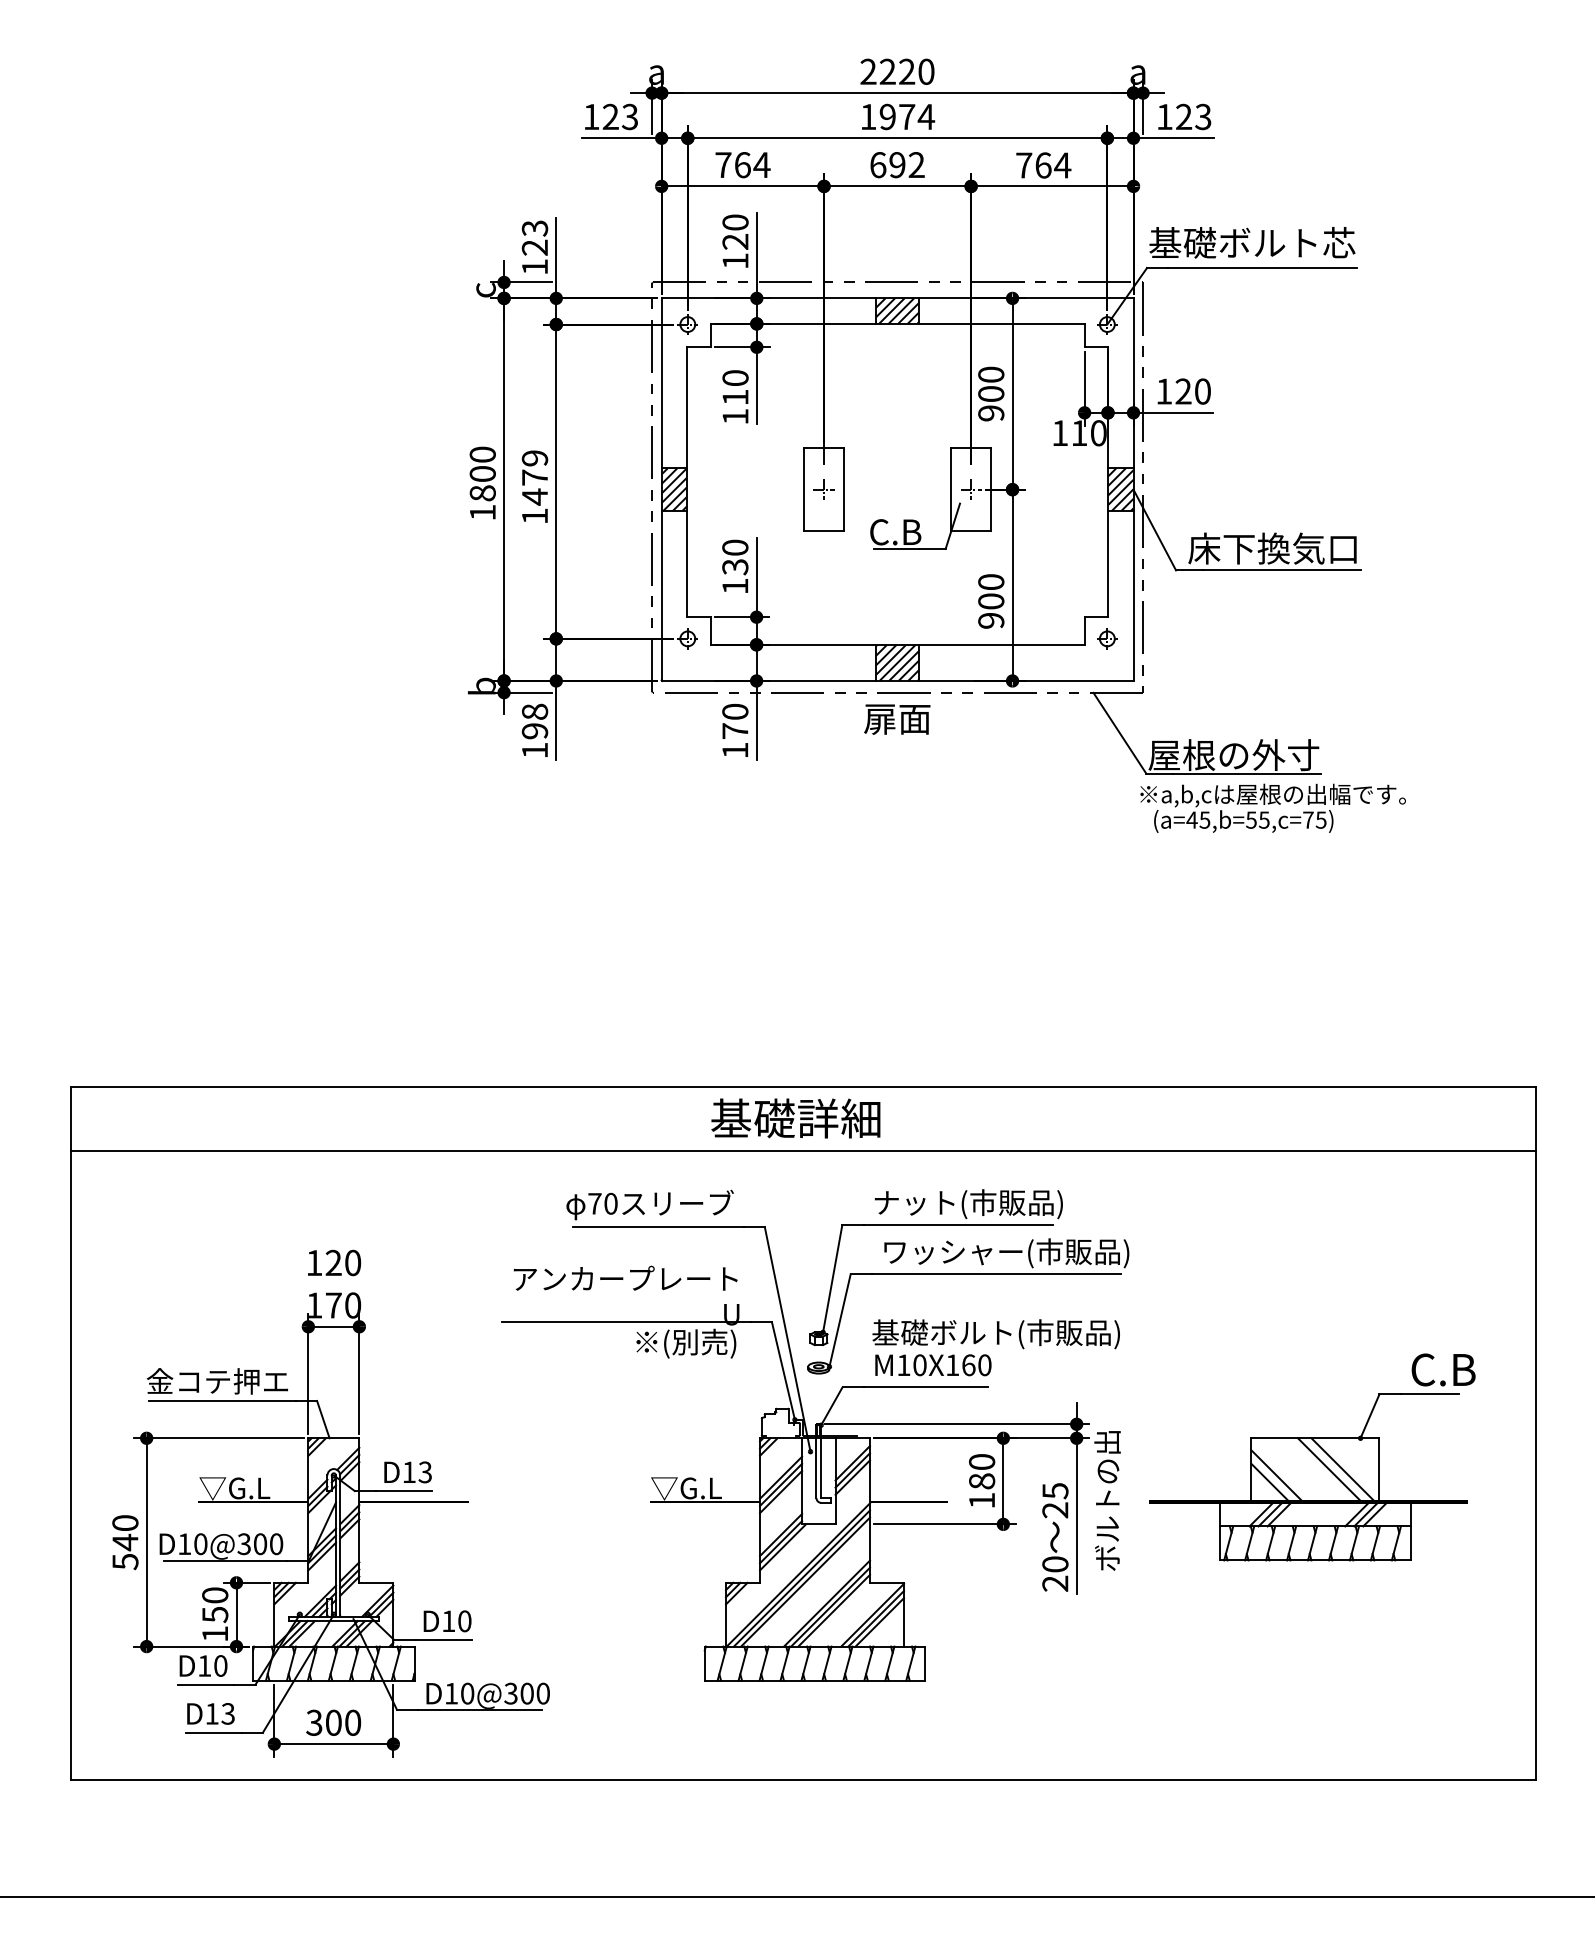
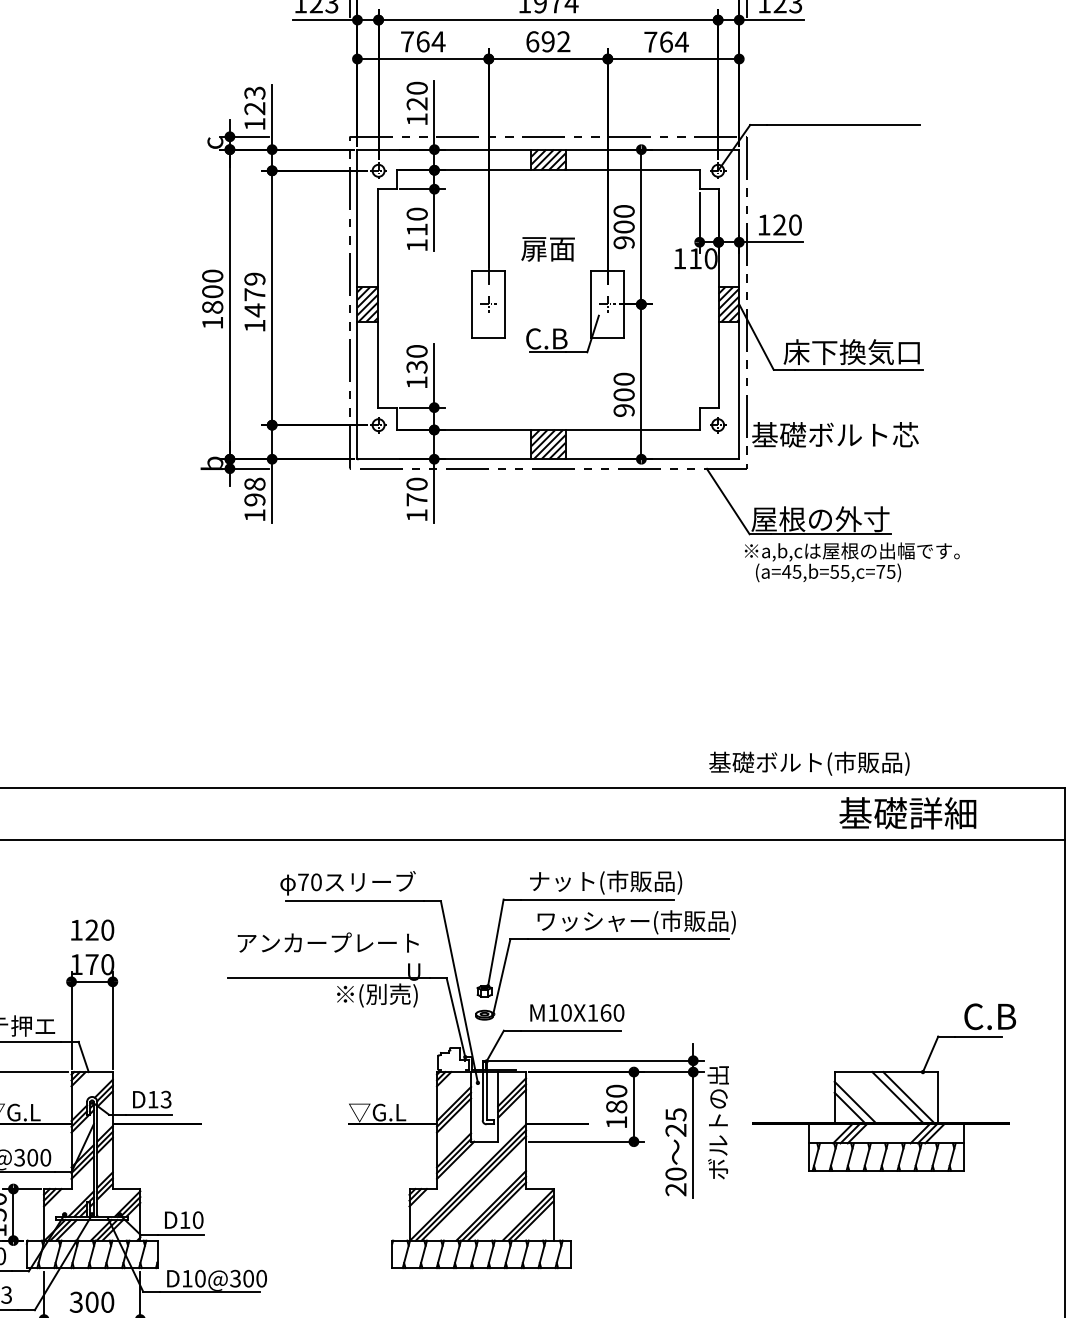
text: (1252, 242) -> (835, 434), moved
text: (897, 719) -> (548, 249), moved
text: (795, 1118) -> (907, 813), moved
text: (995, 1334) -> (808, 763), moved

